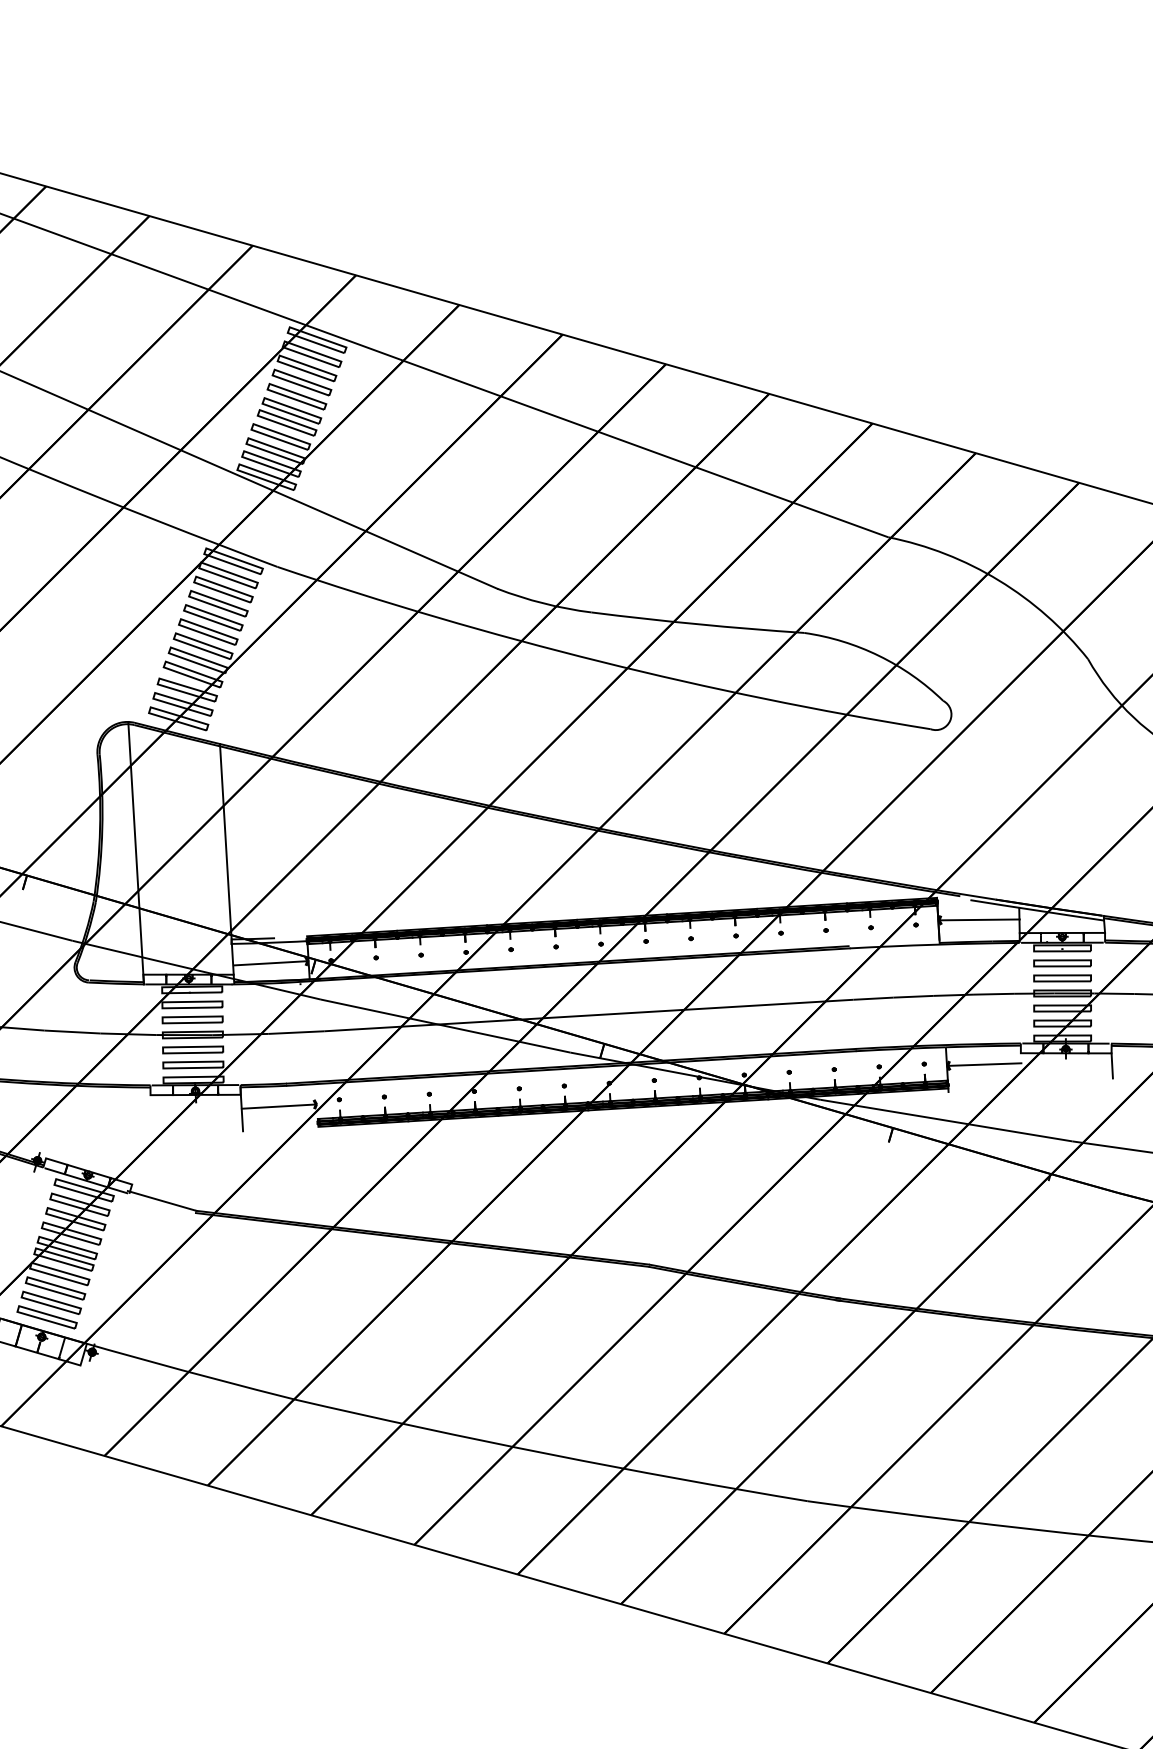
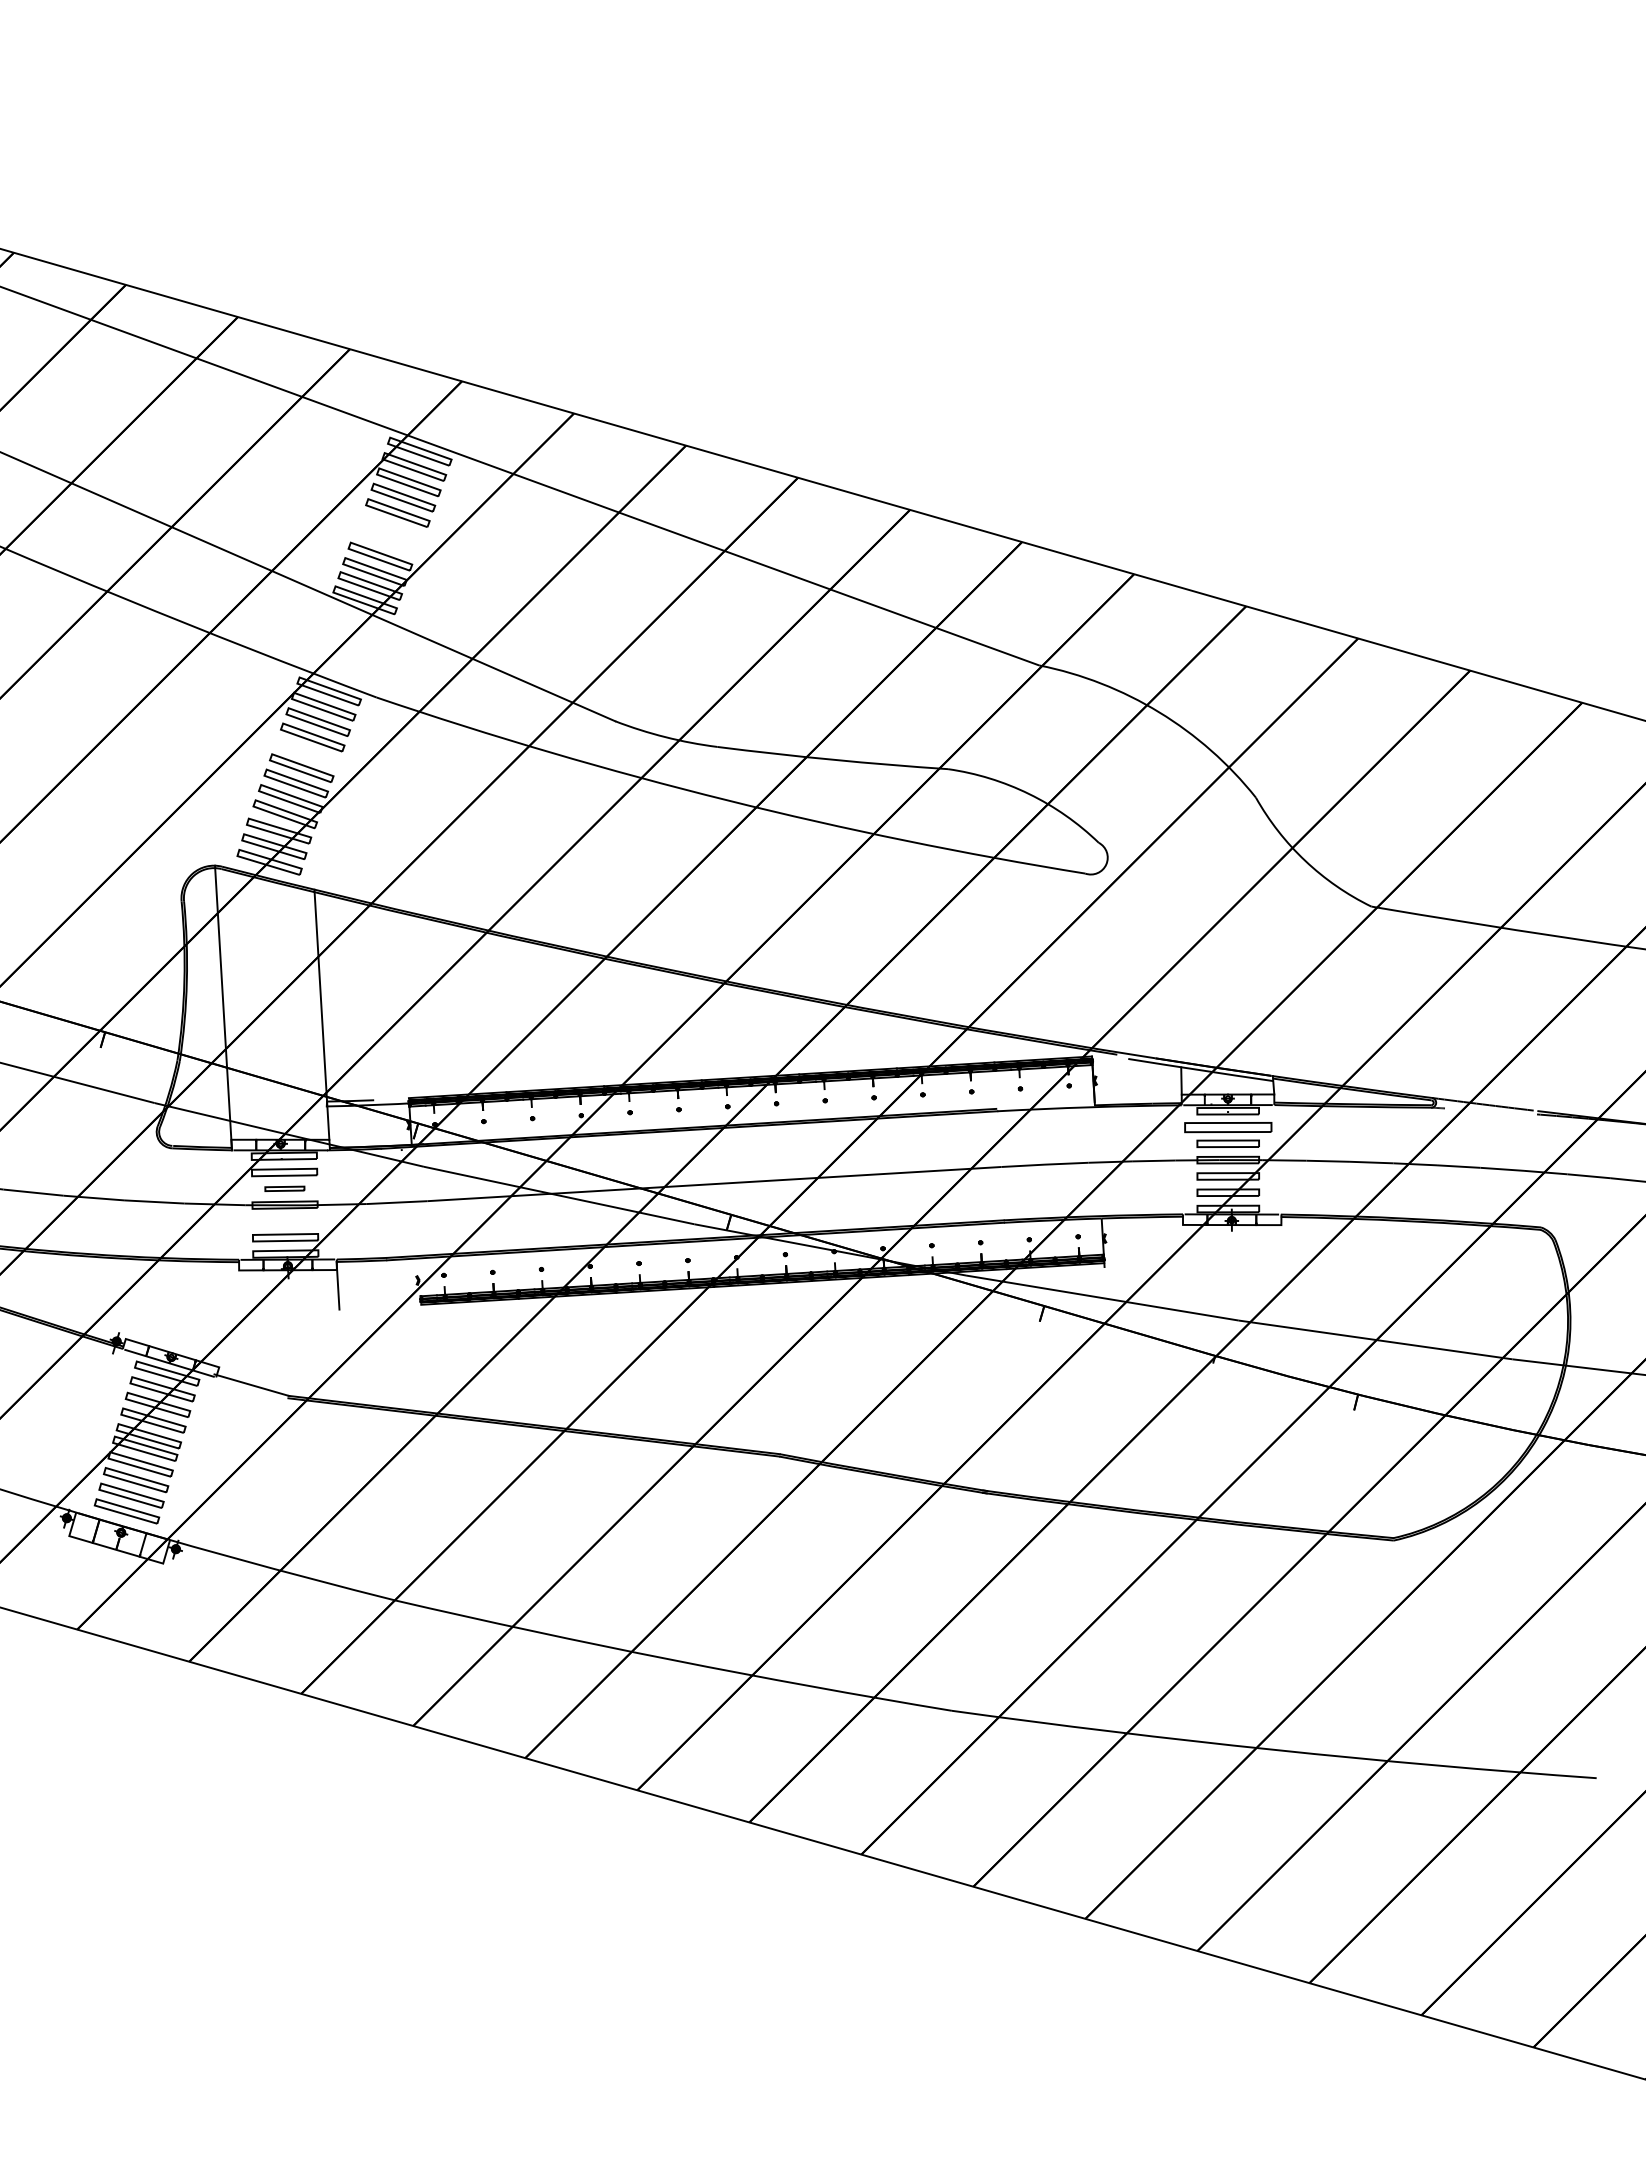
part: (289, 416) -> (389, 534), removed
part: (213, 617) -> (307, 752), removed
line: (978, 919) -> (1137, 1079), removed
line: (270, 963) -> (369, 1127), removed
part: (1061, 963) -> (1227, 1127), size x1.4
part: (192, 1019) -> (284, 1188), size x0.6
part: (192, 1050) -> (284, 1221), removed
line: (984, 1063) -> (1143, 1236), removed
line: (1111, 1065) -> (1281, 1238), removed
line: (279, 1106) -> (378, 1282), removed

